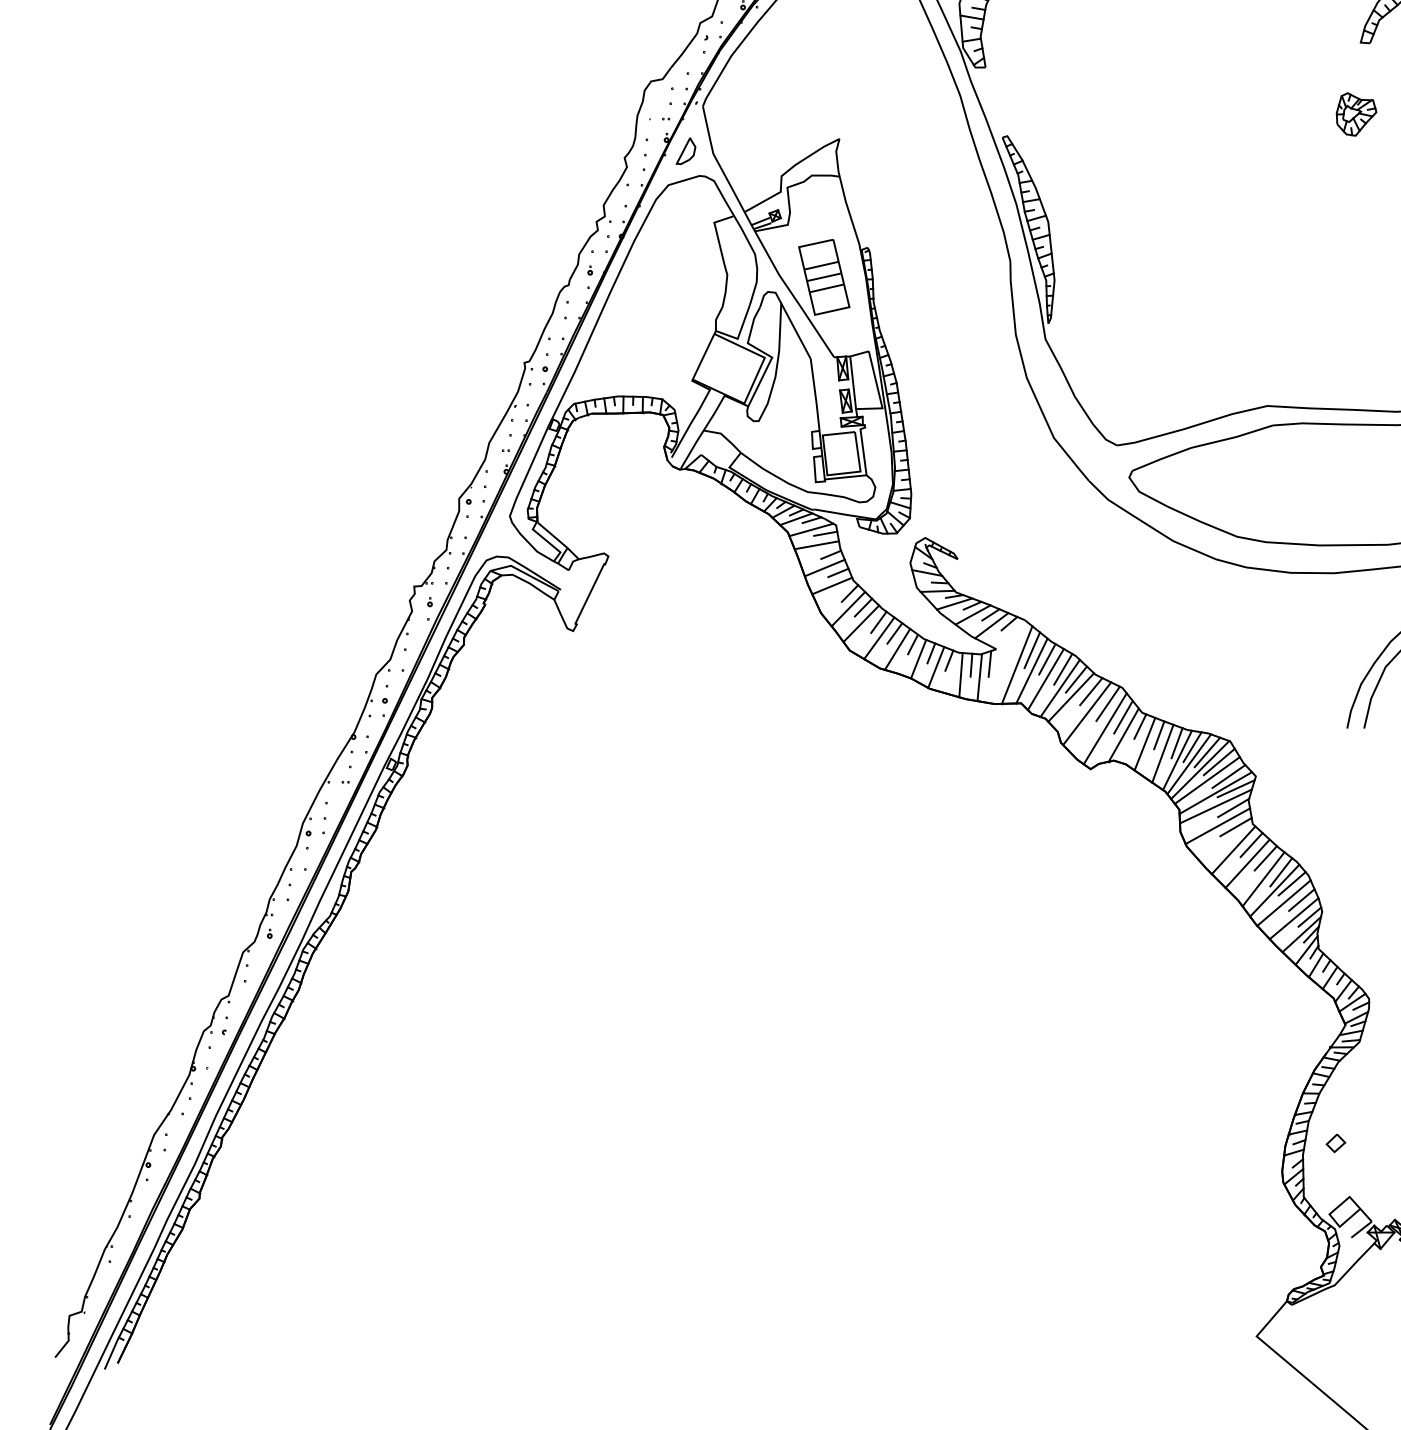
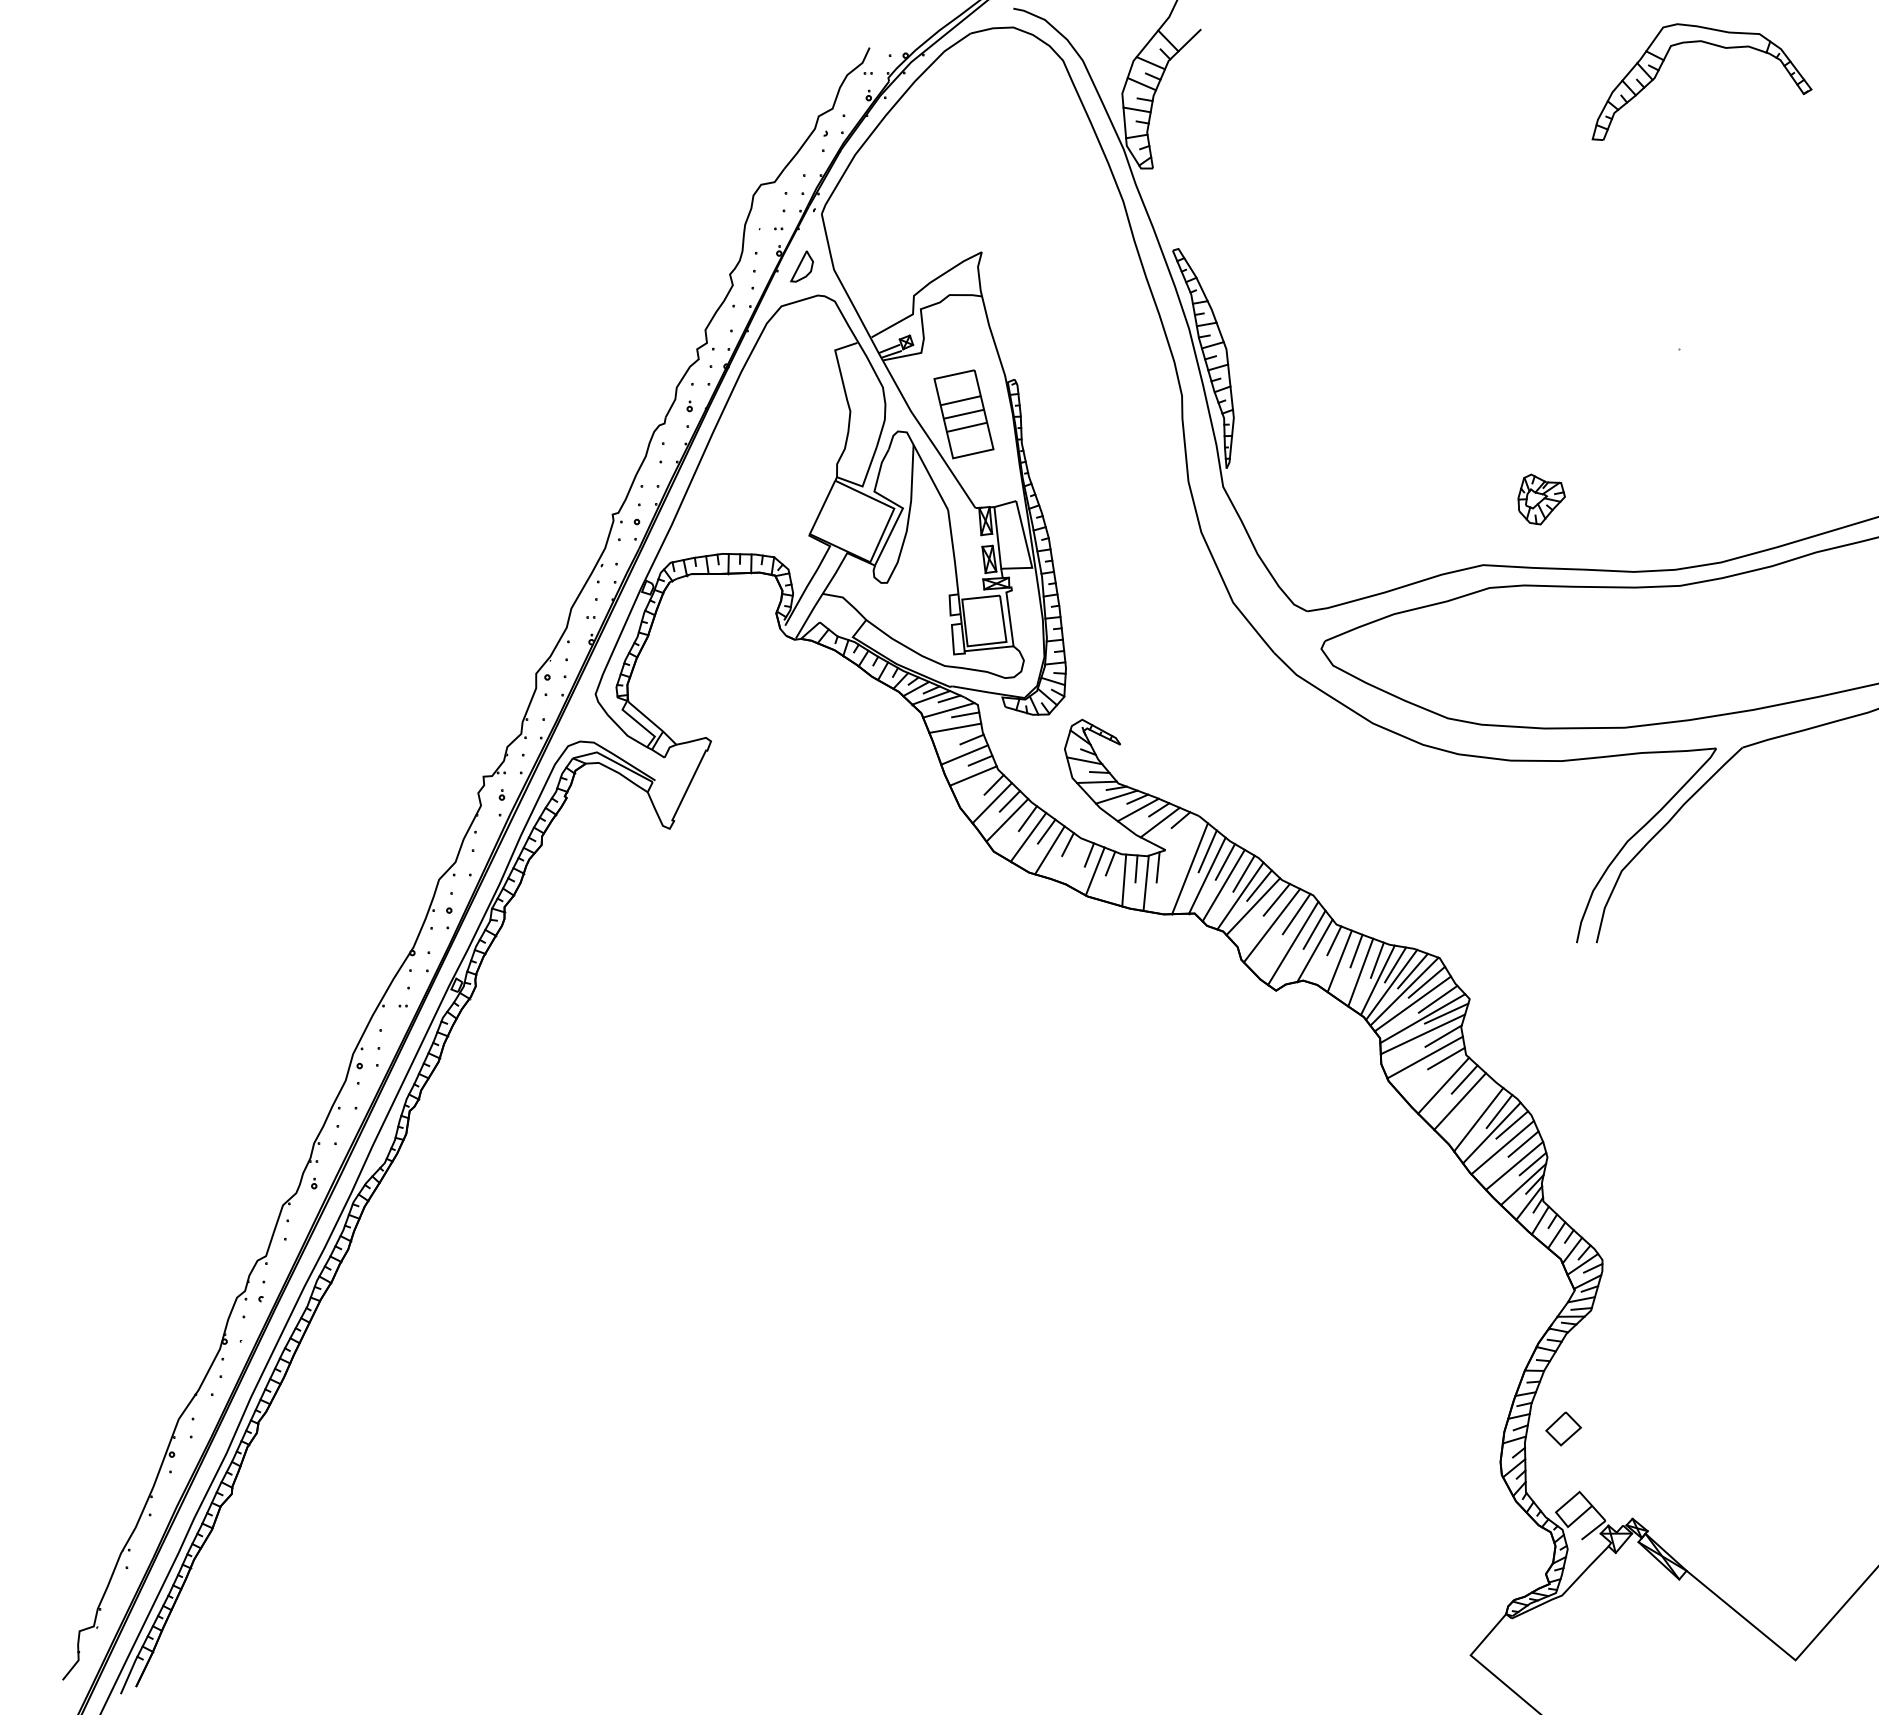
part: (1356, 114) -> (1541, 499), moved
line: (918, 658) -> (1074, 861), removed
line: (1265, 857) -> (1481, 1094), removed
part: (1335, 1143) -> (1563, 1429), size x1.6

